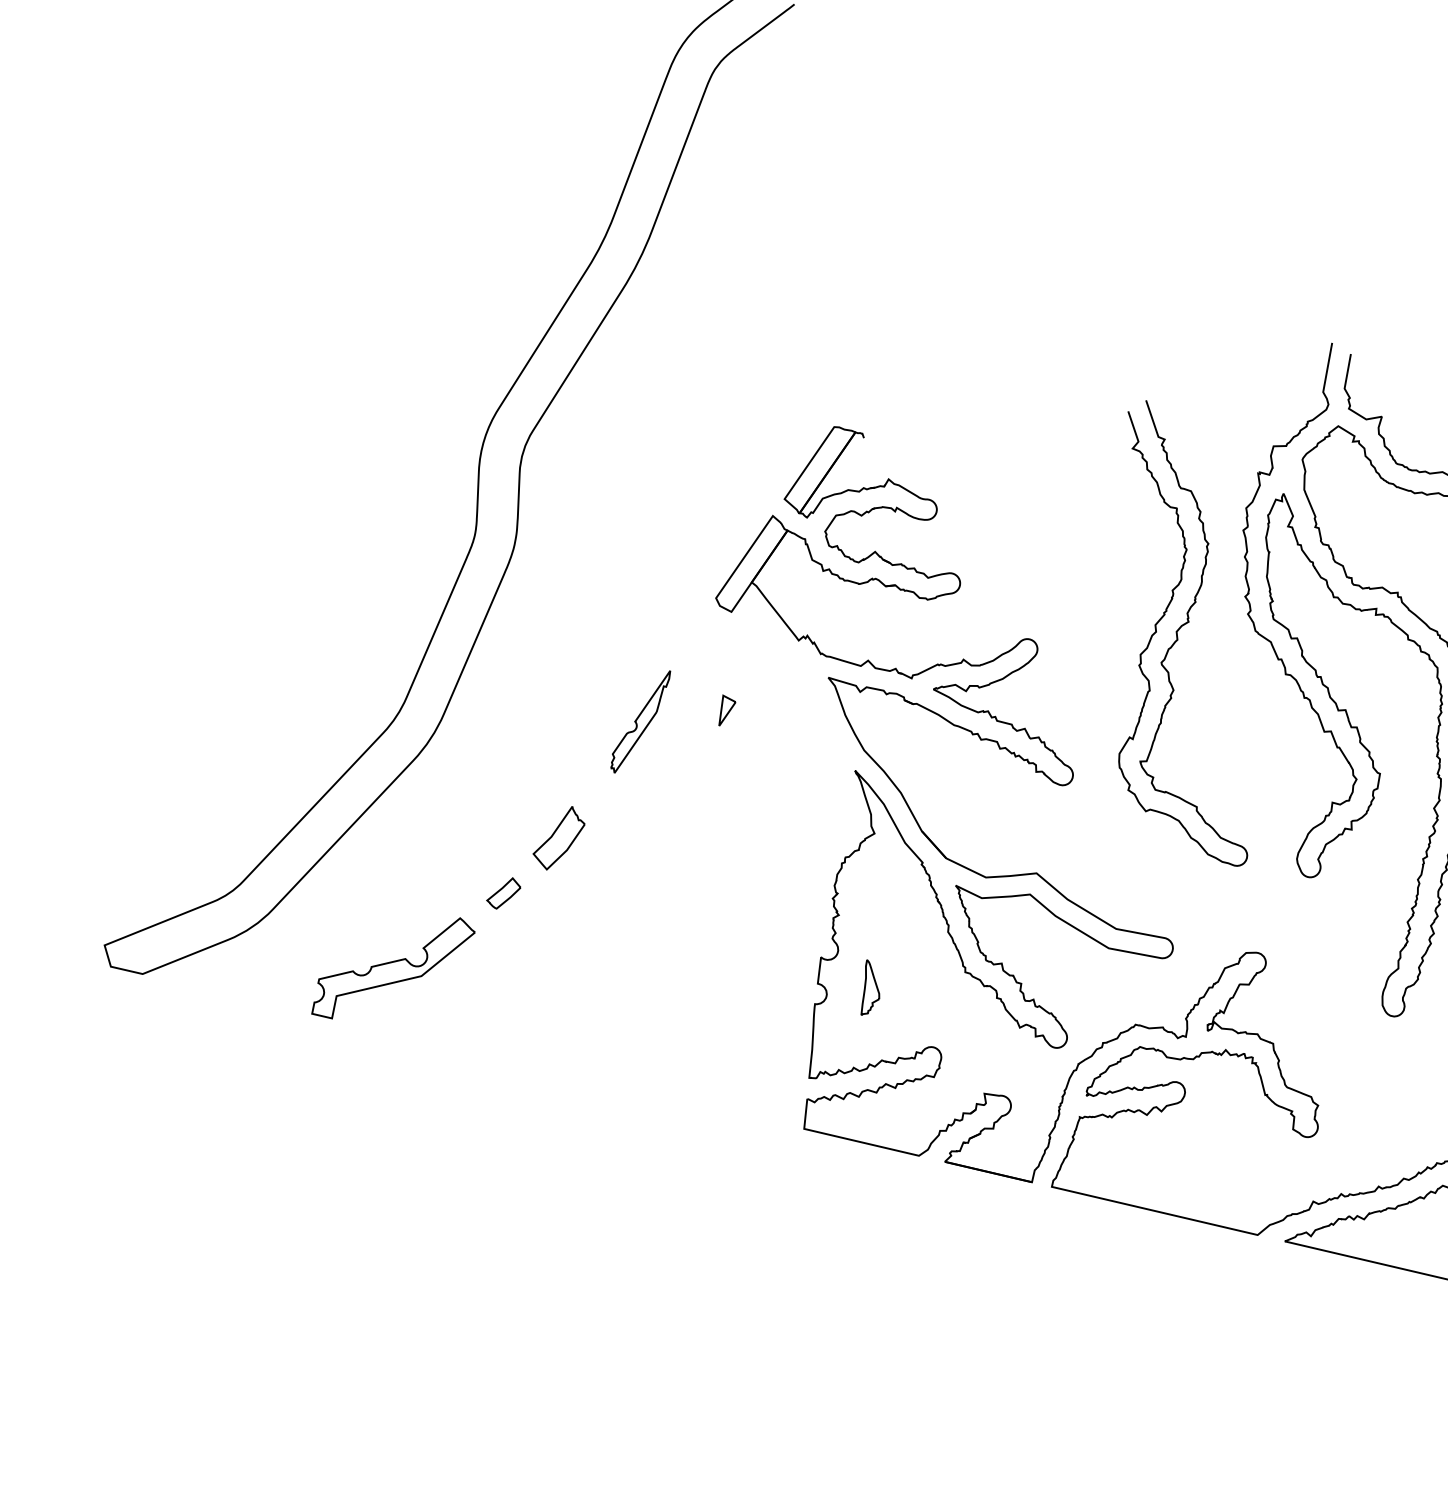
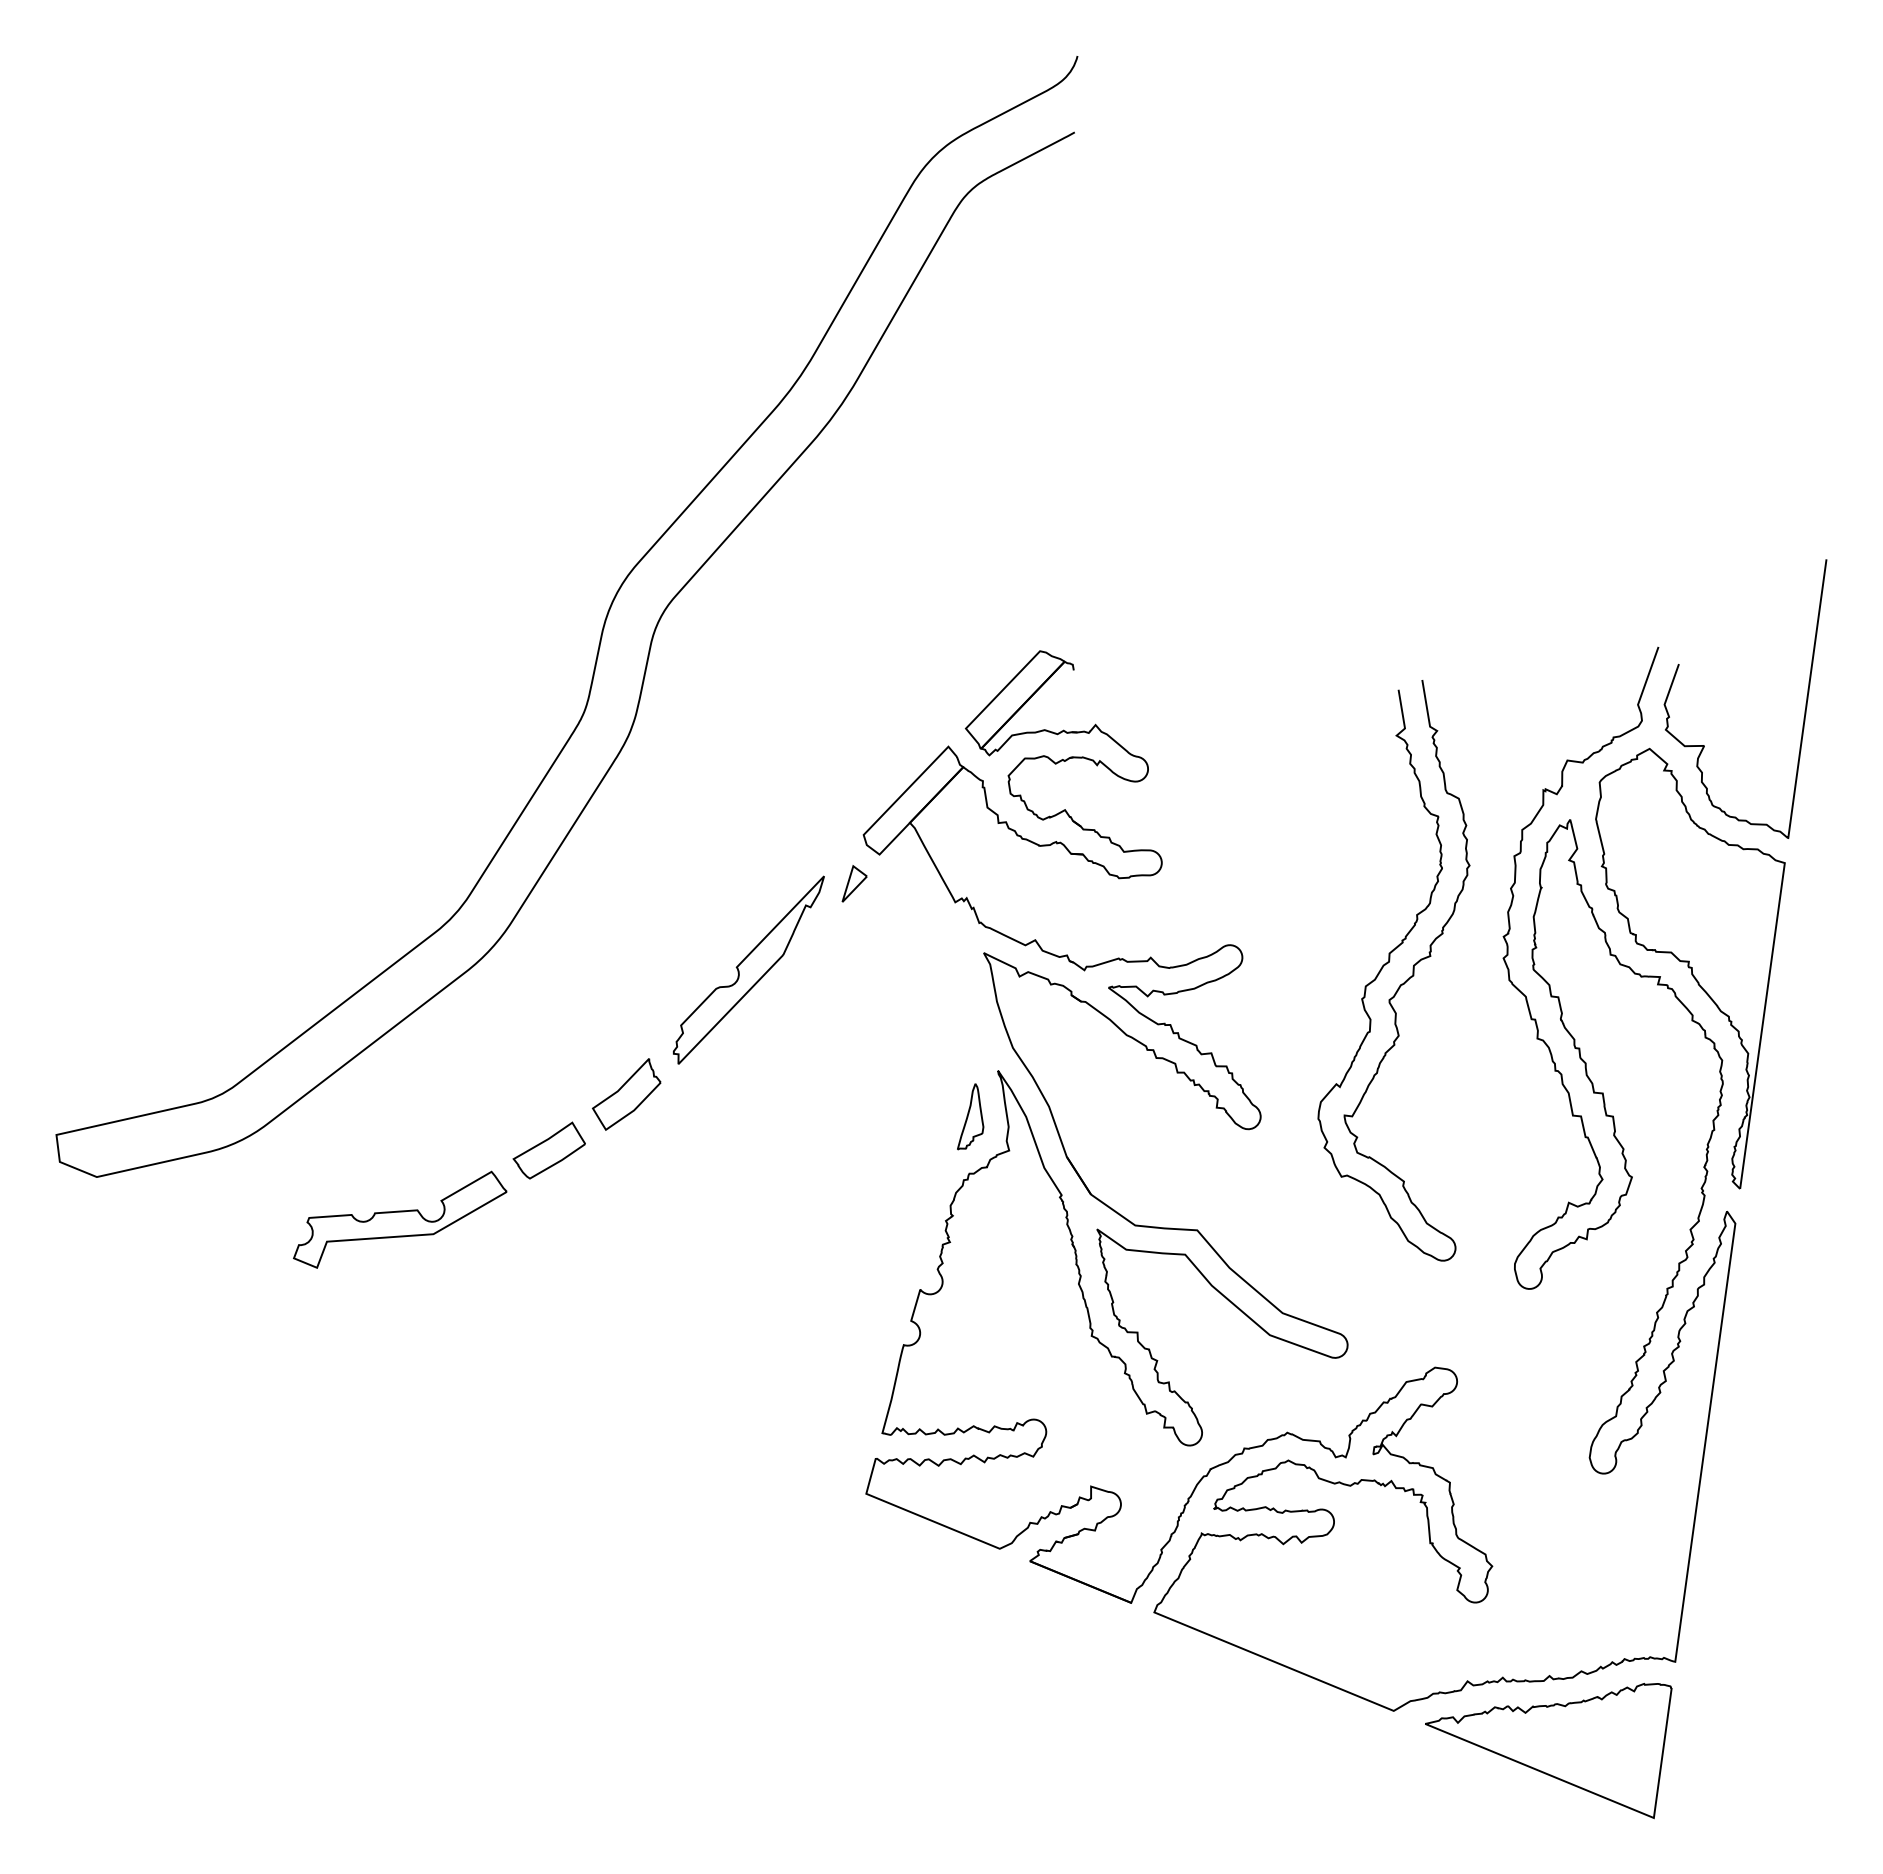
part: (726, 709) -> (854, 883), moved
part: (640, 721) -> (748, 969), size x1.67
part: (503, 893) -> (548, 1150), size x1.67
part: (867, 986) -> (970, 1116), moved

